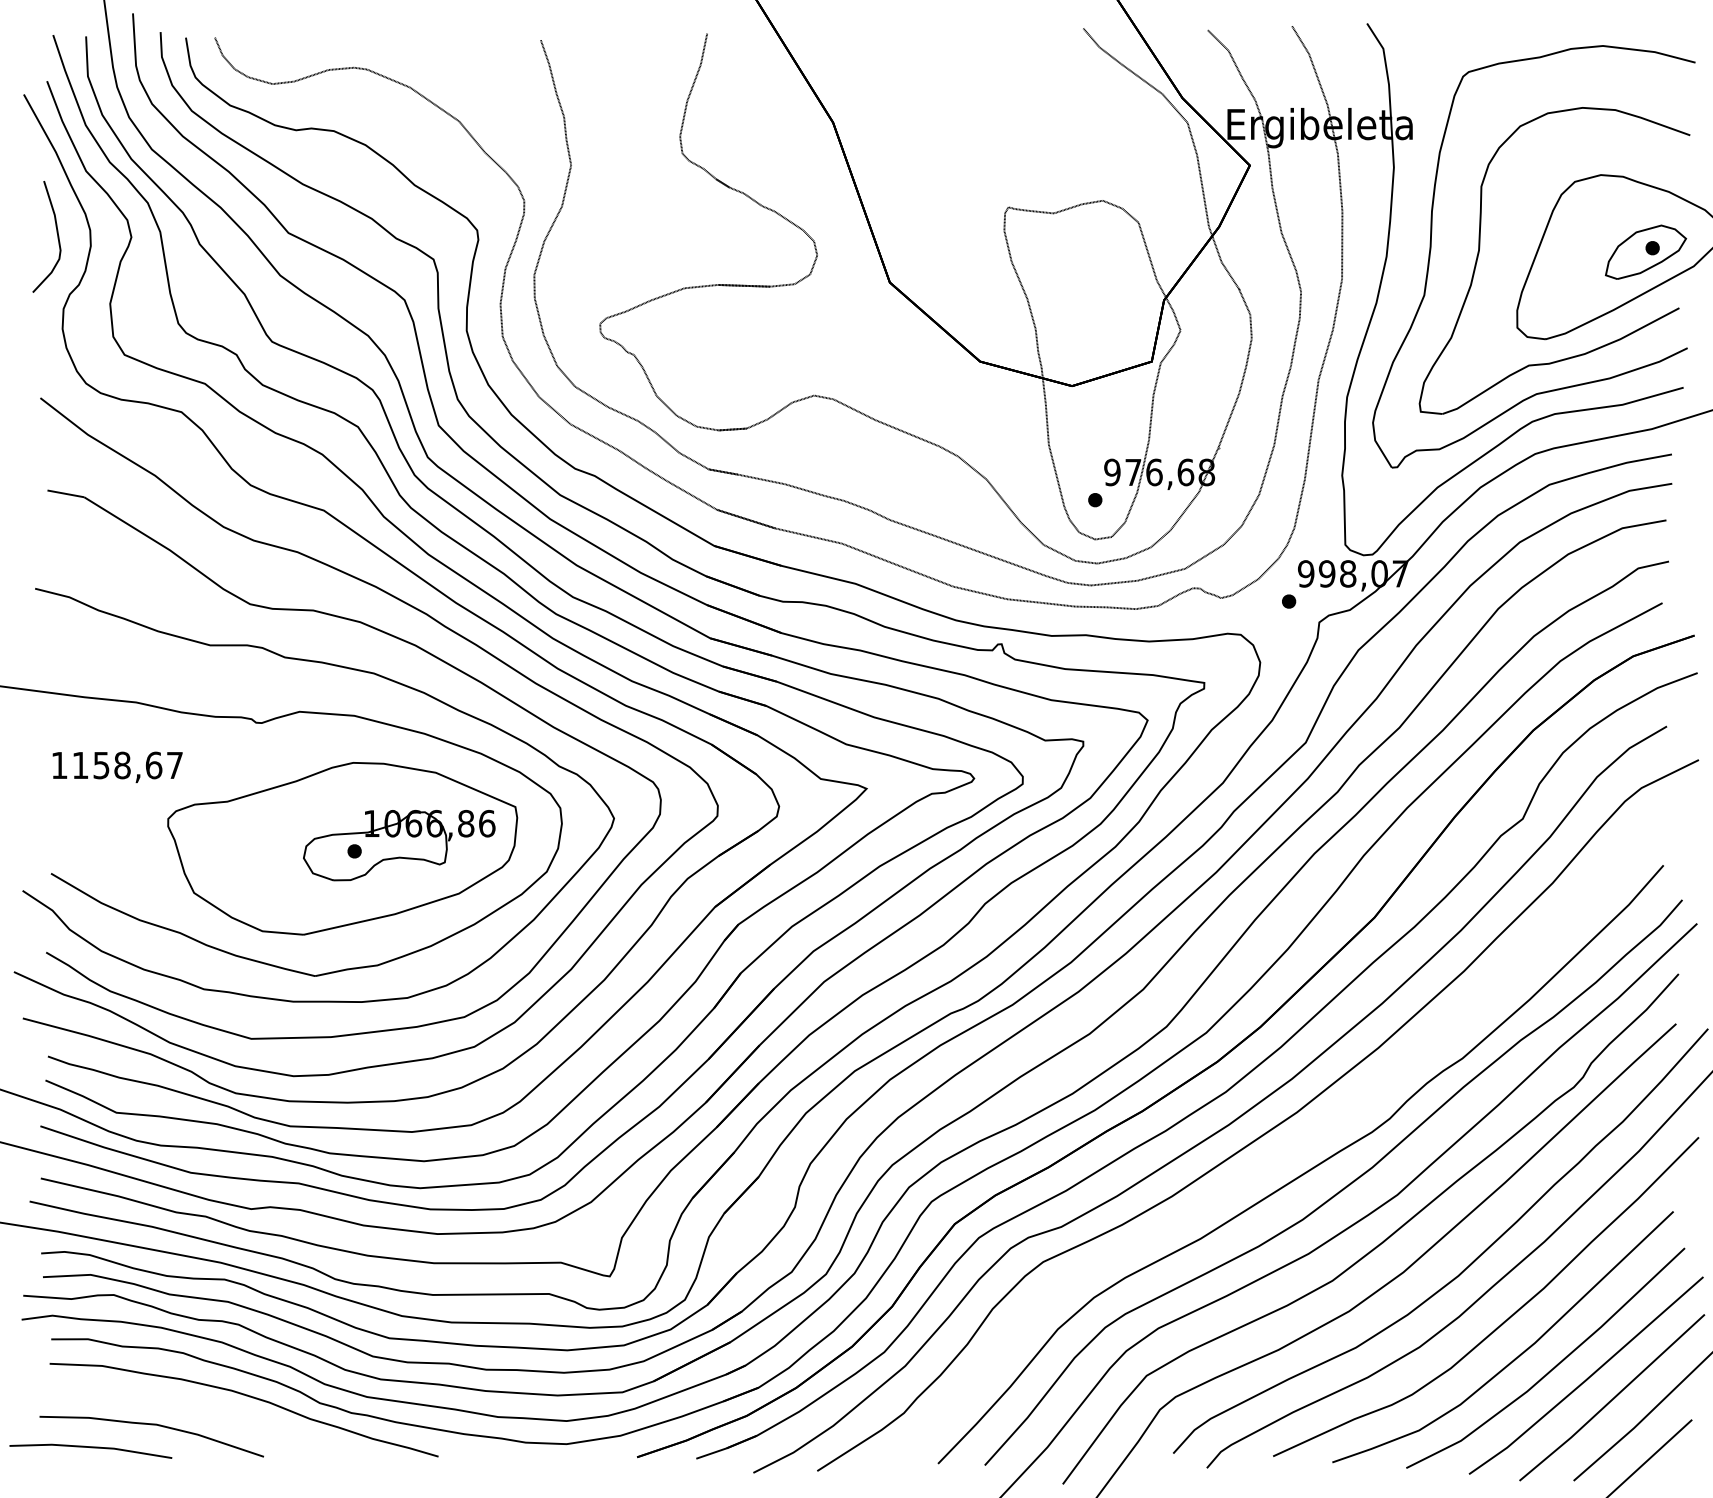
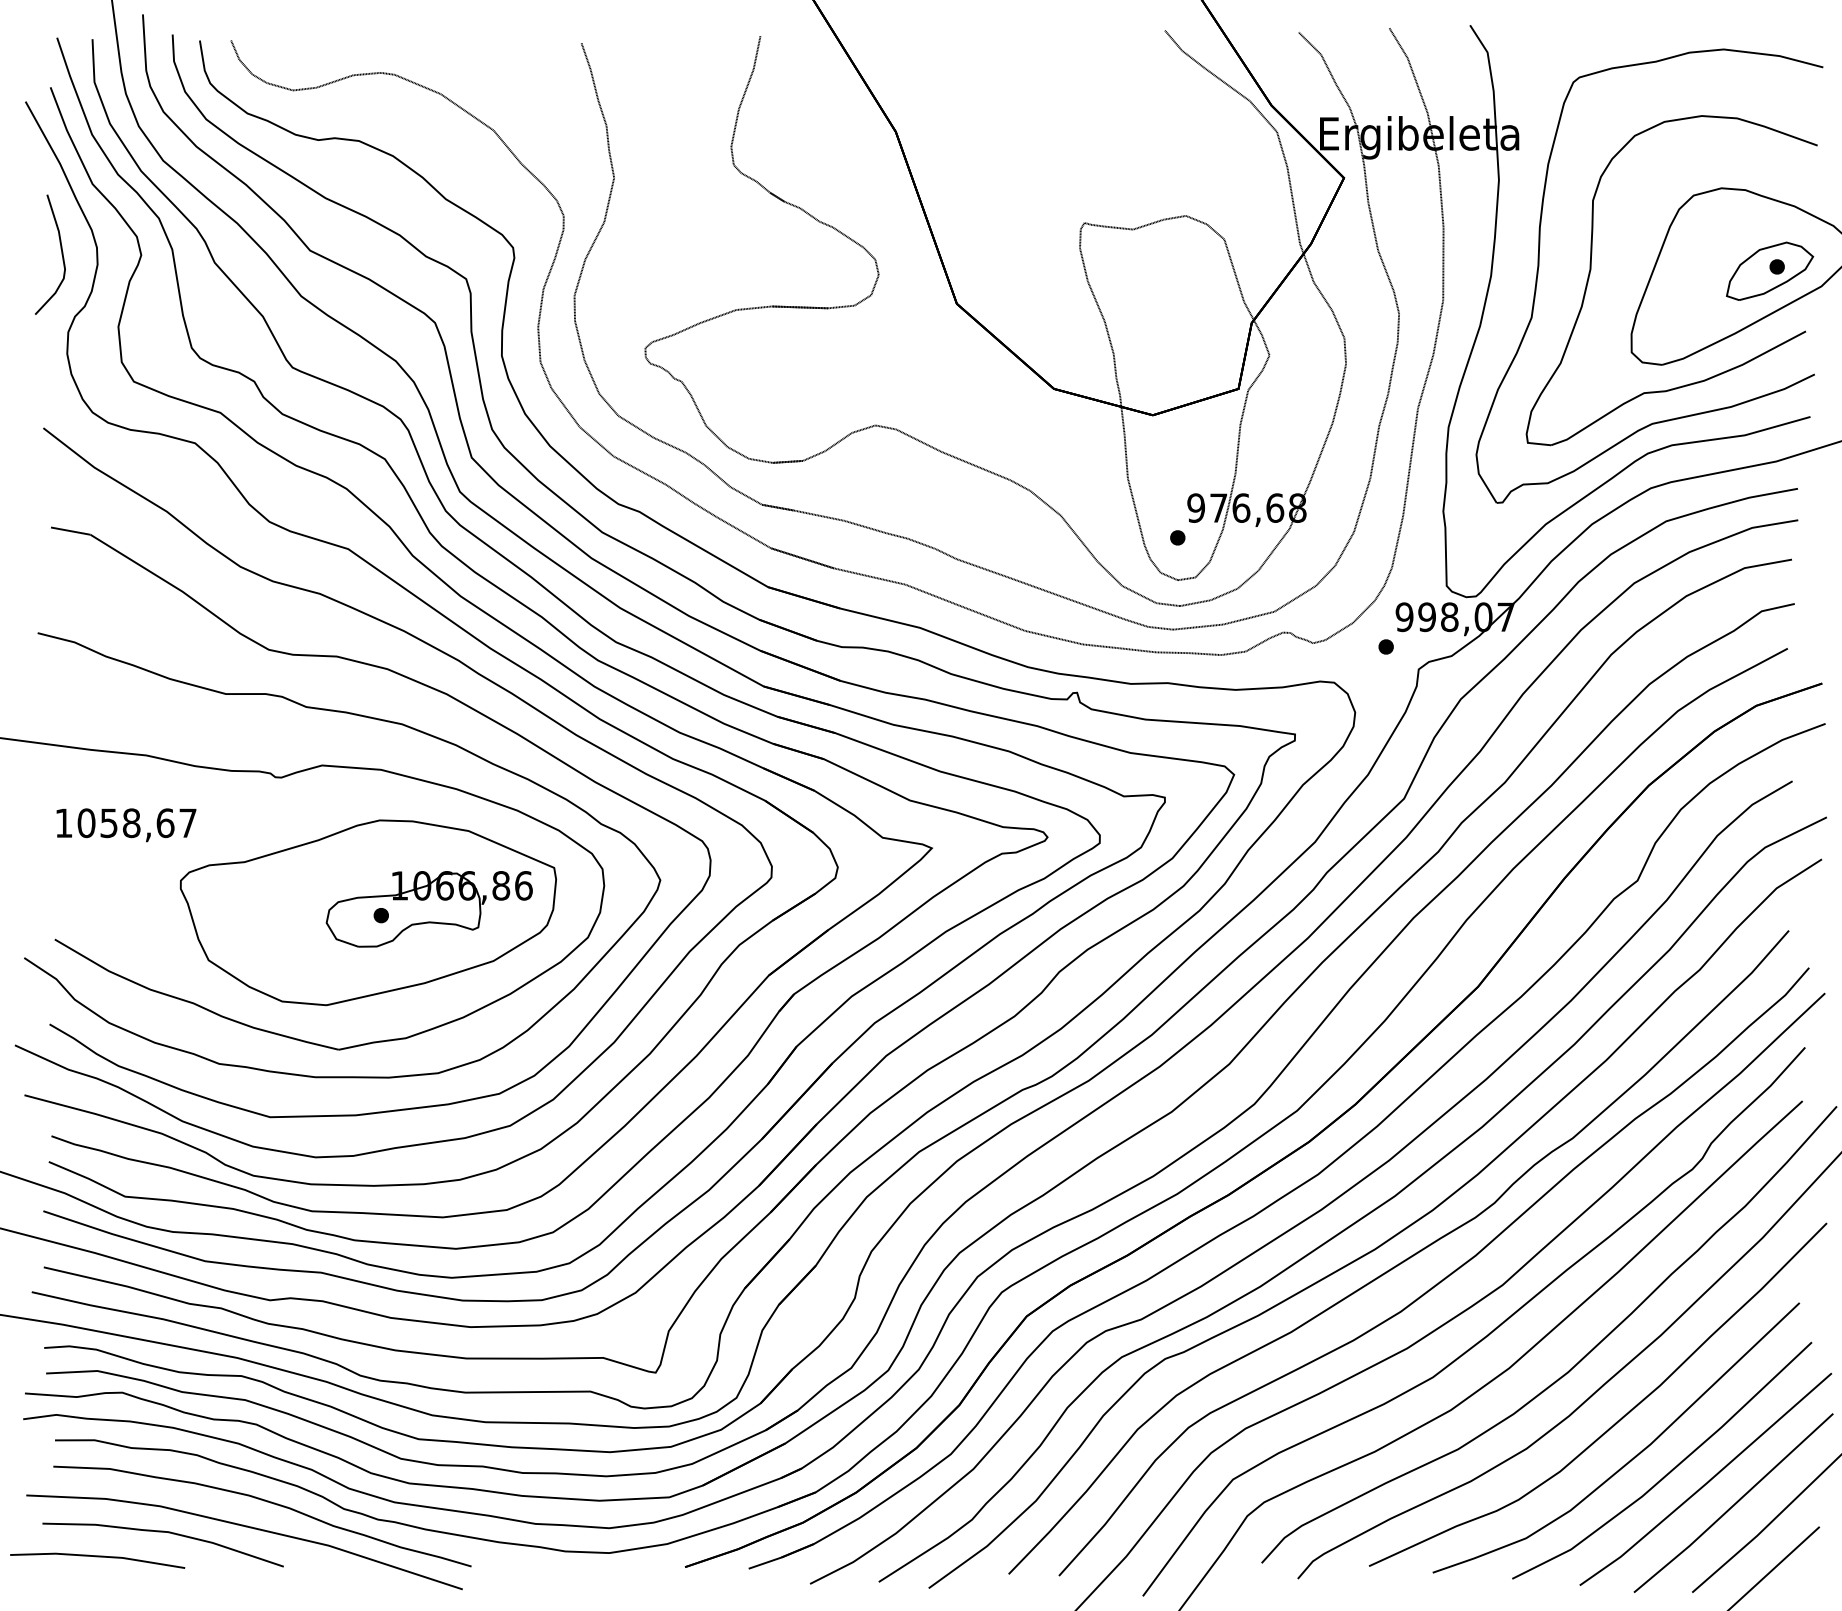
text: (80, 765) -> (86, 823), 1158,67 -> 1058,67
part: (1290, 1152) -> (1387, 1239), added
line: (232, 1421) -> (249, 1528), added

